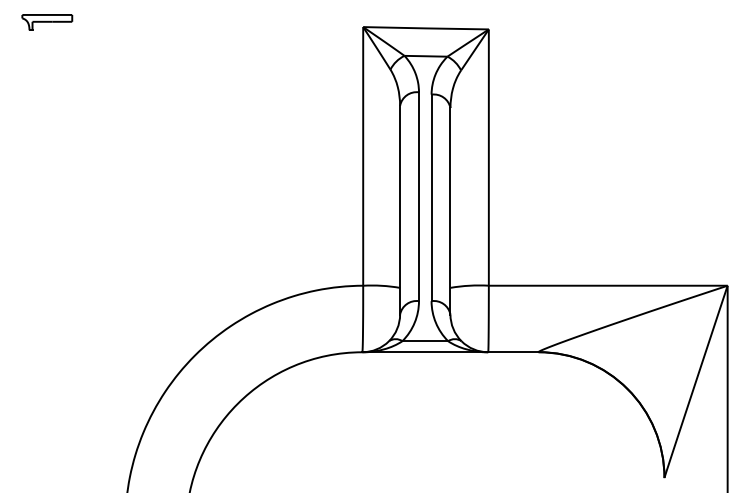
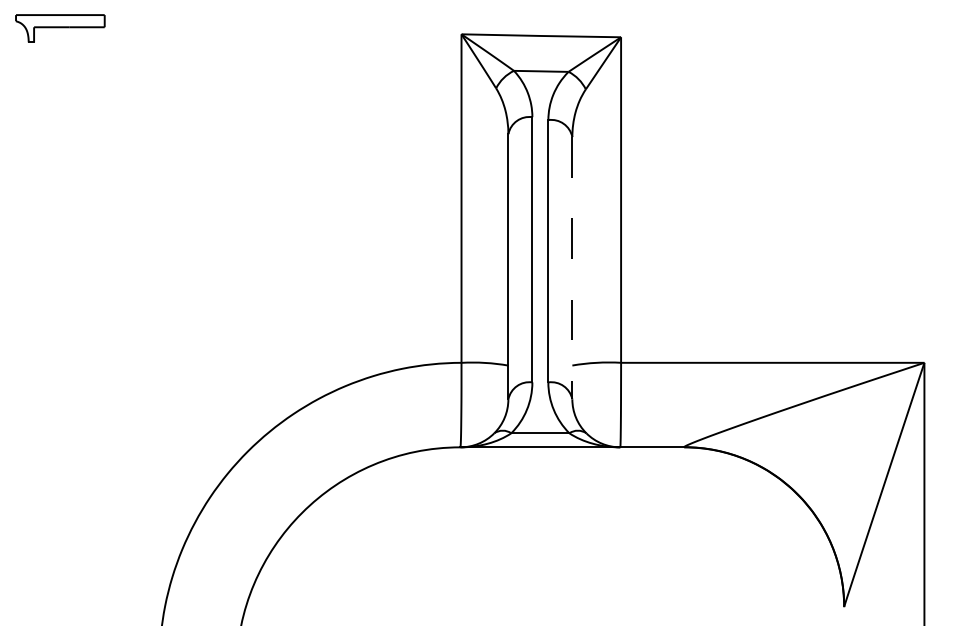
part: (46, 22) -> (59, 28), size x1.4
line: (450, 211) -> (572, 268), solid -> dashed

